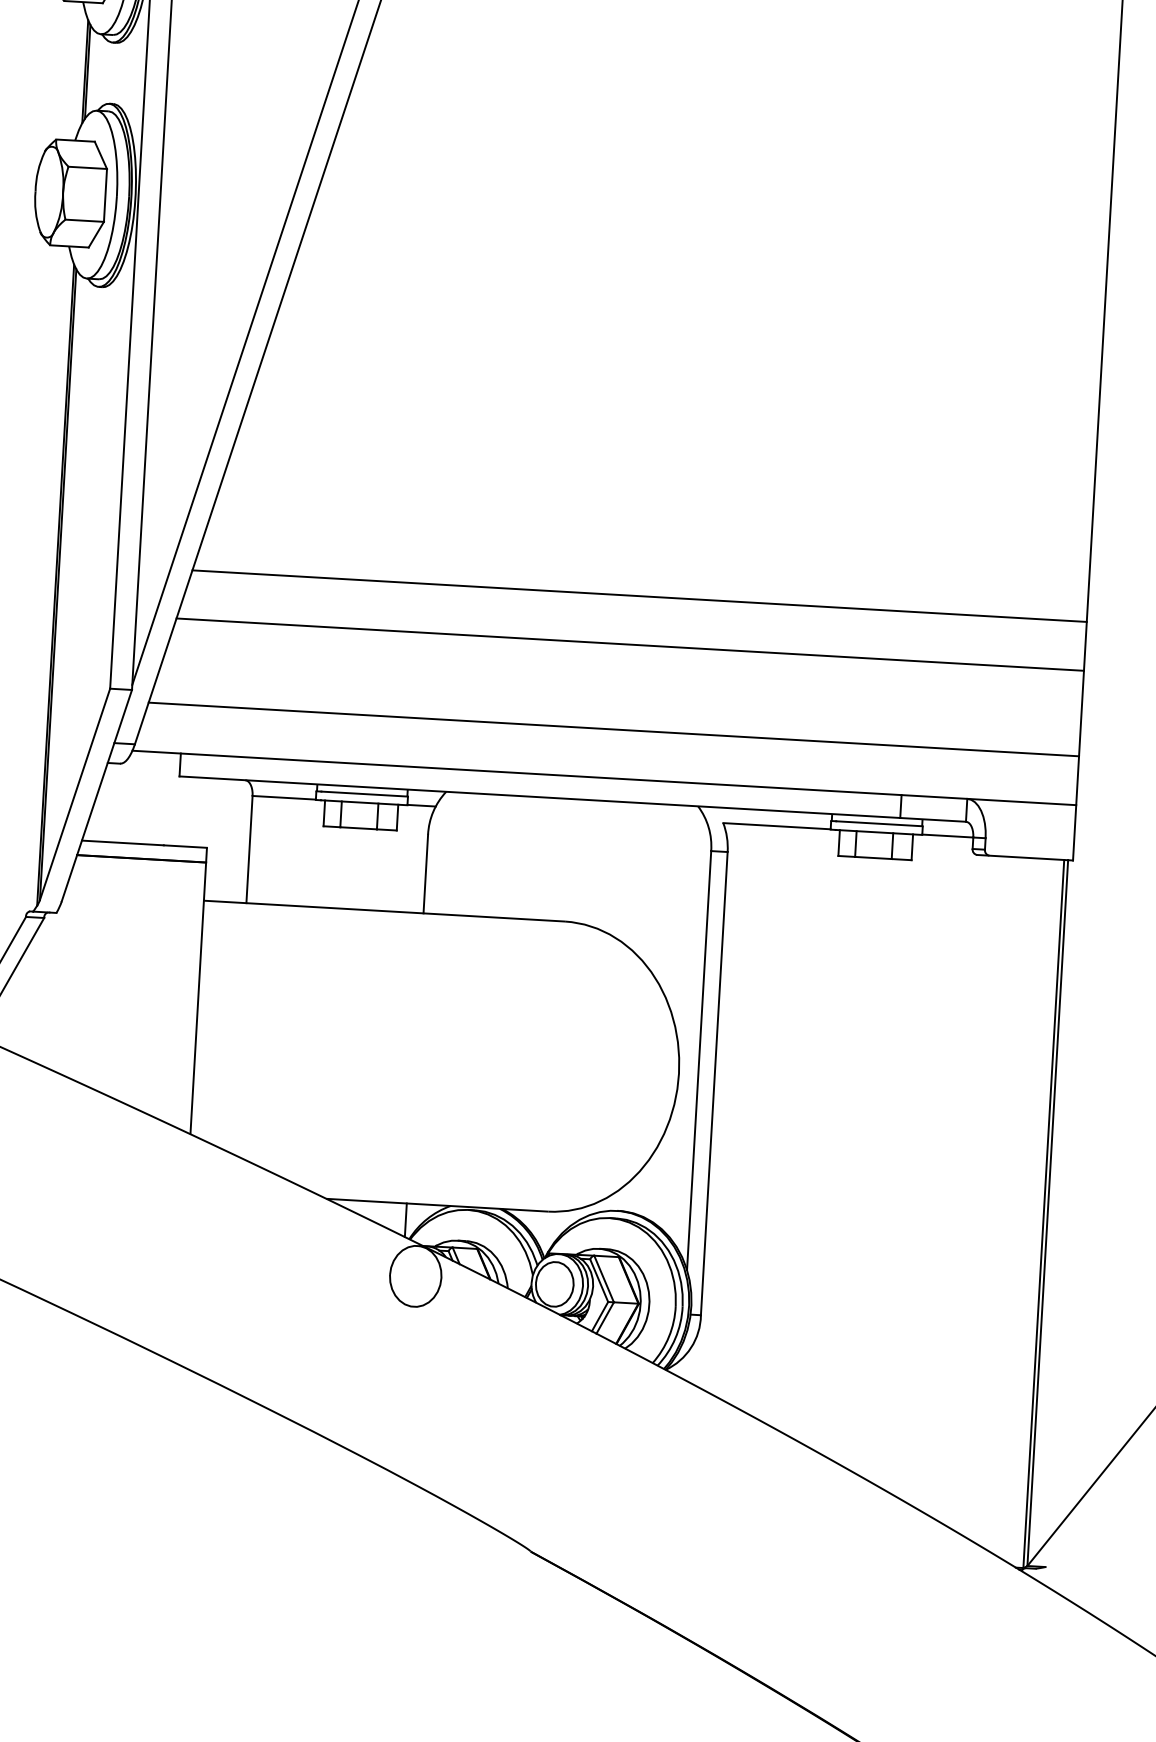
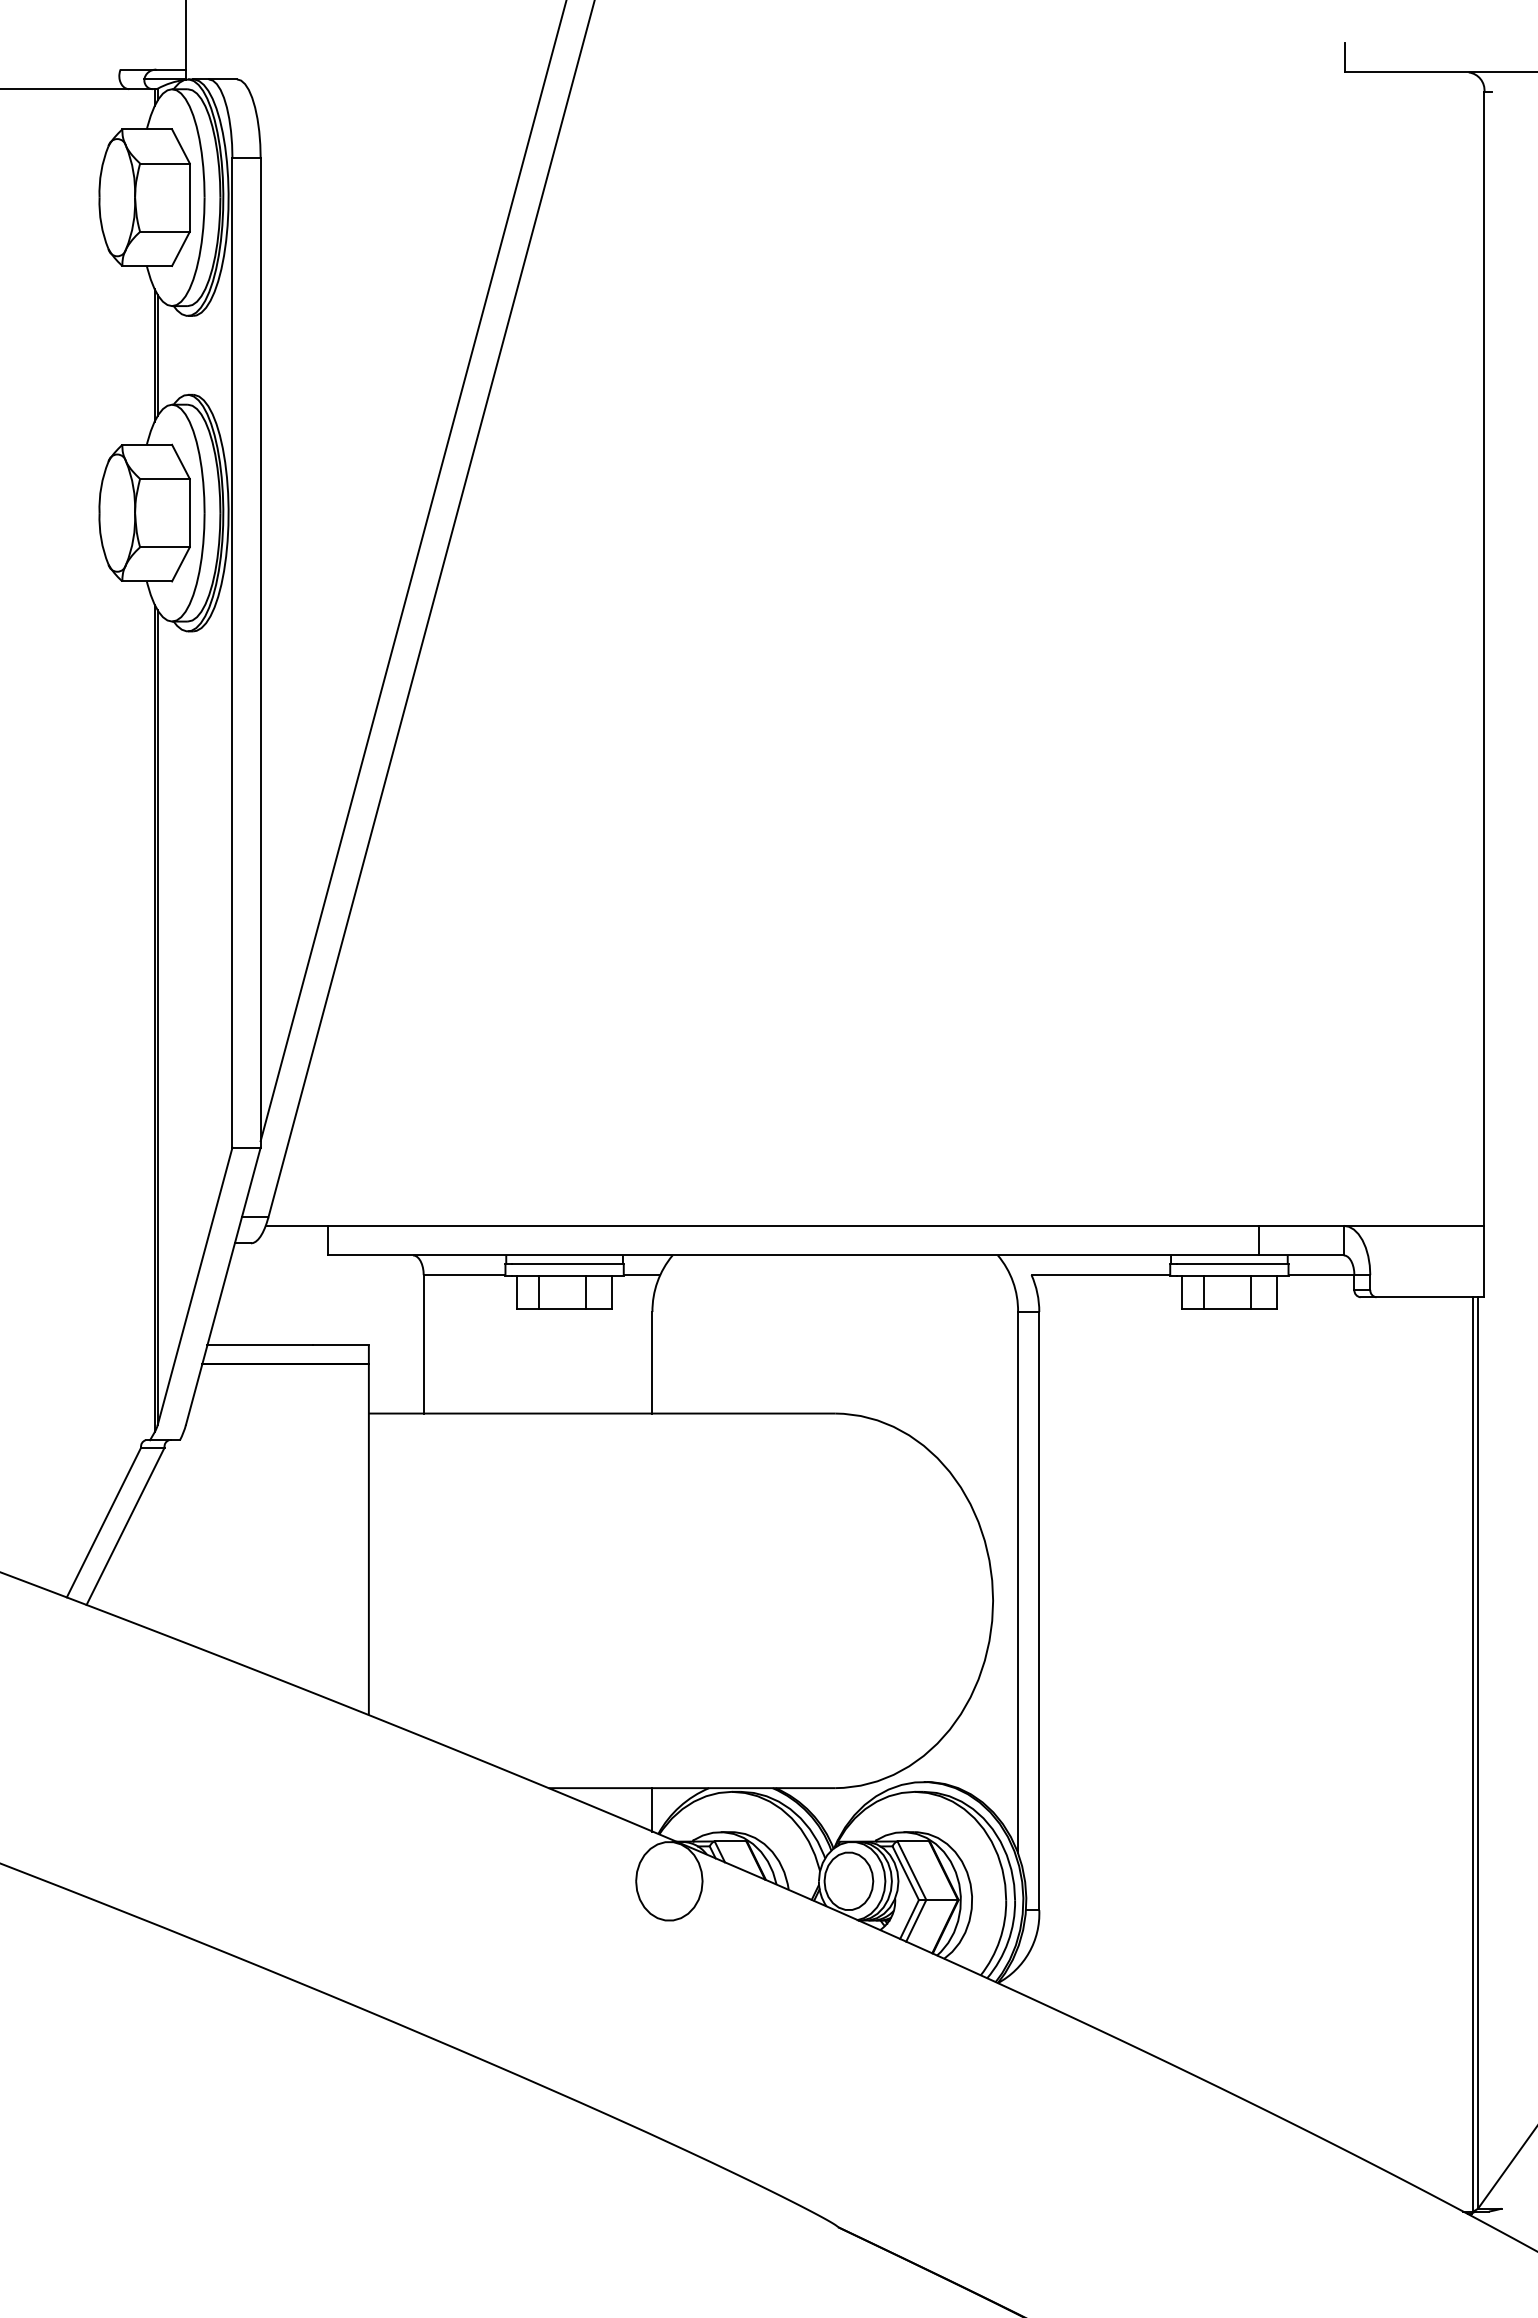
line: (639, 596) -> (906, 989), removed
line: (630, 644) -> (898, 1052), removed
line: (613, 729) -> (883, 1162), removed

